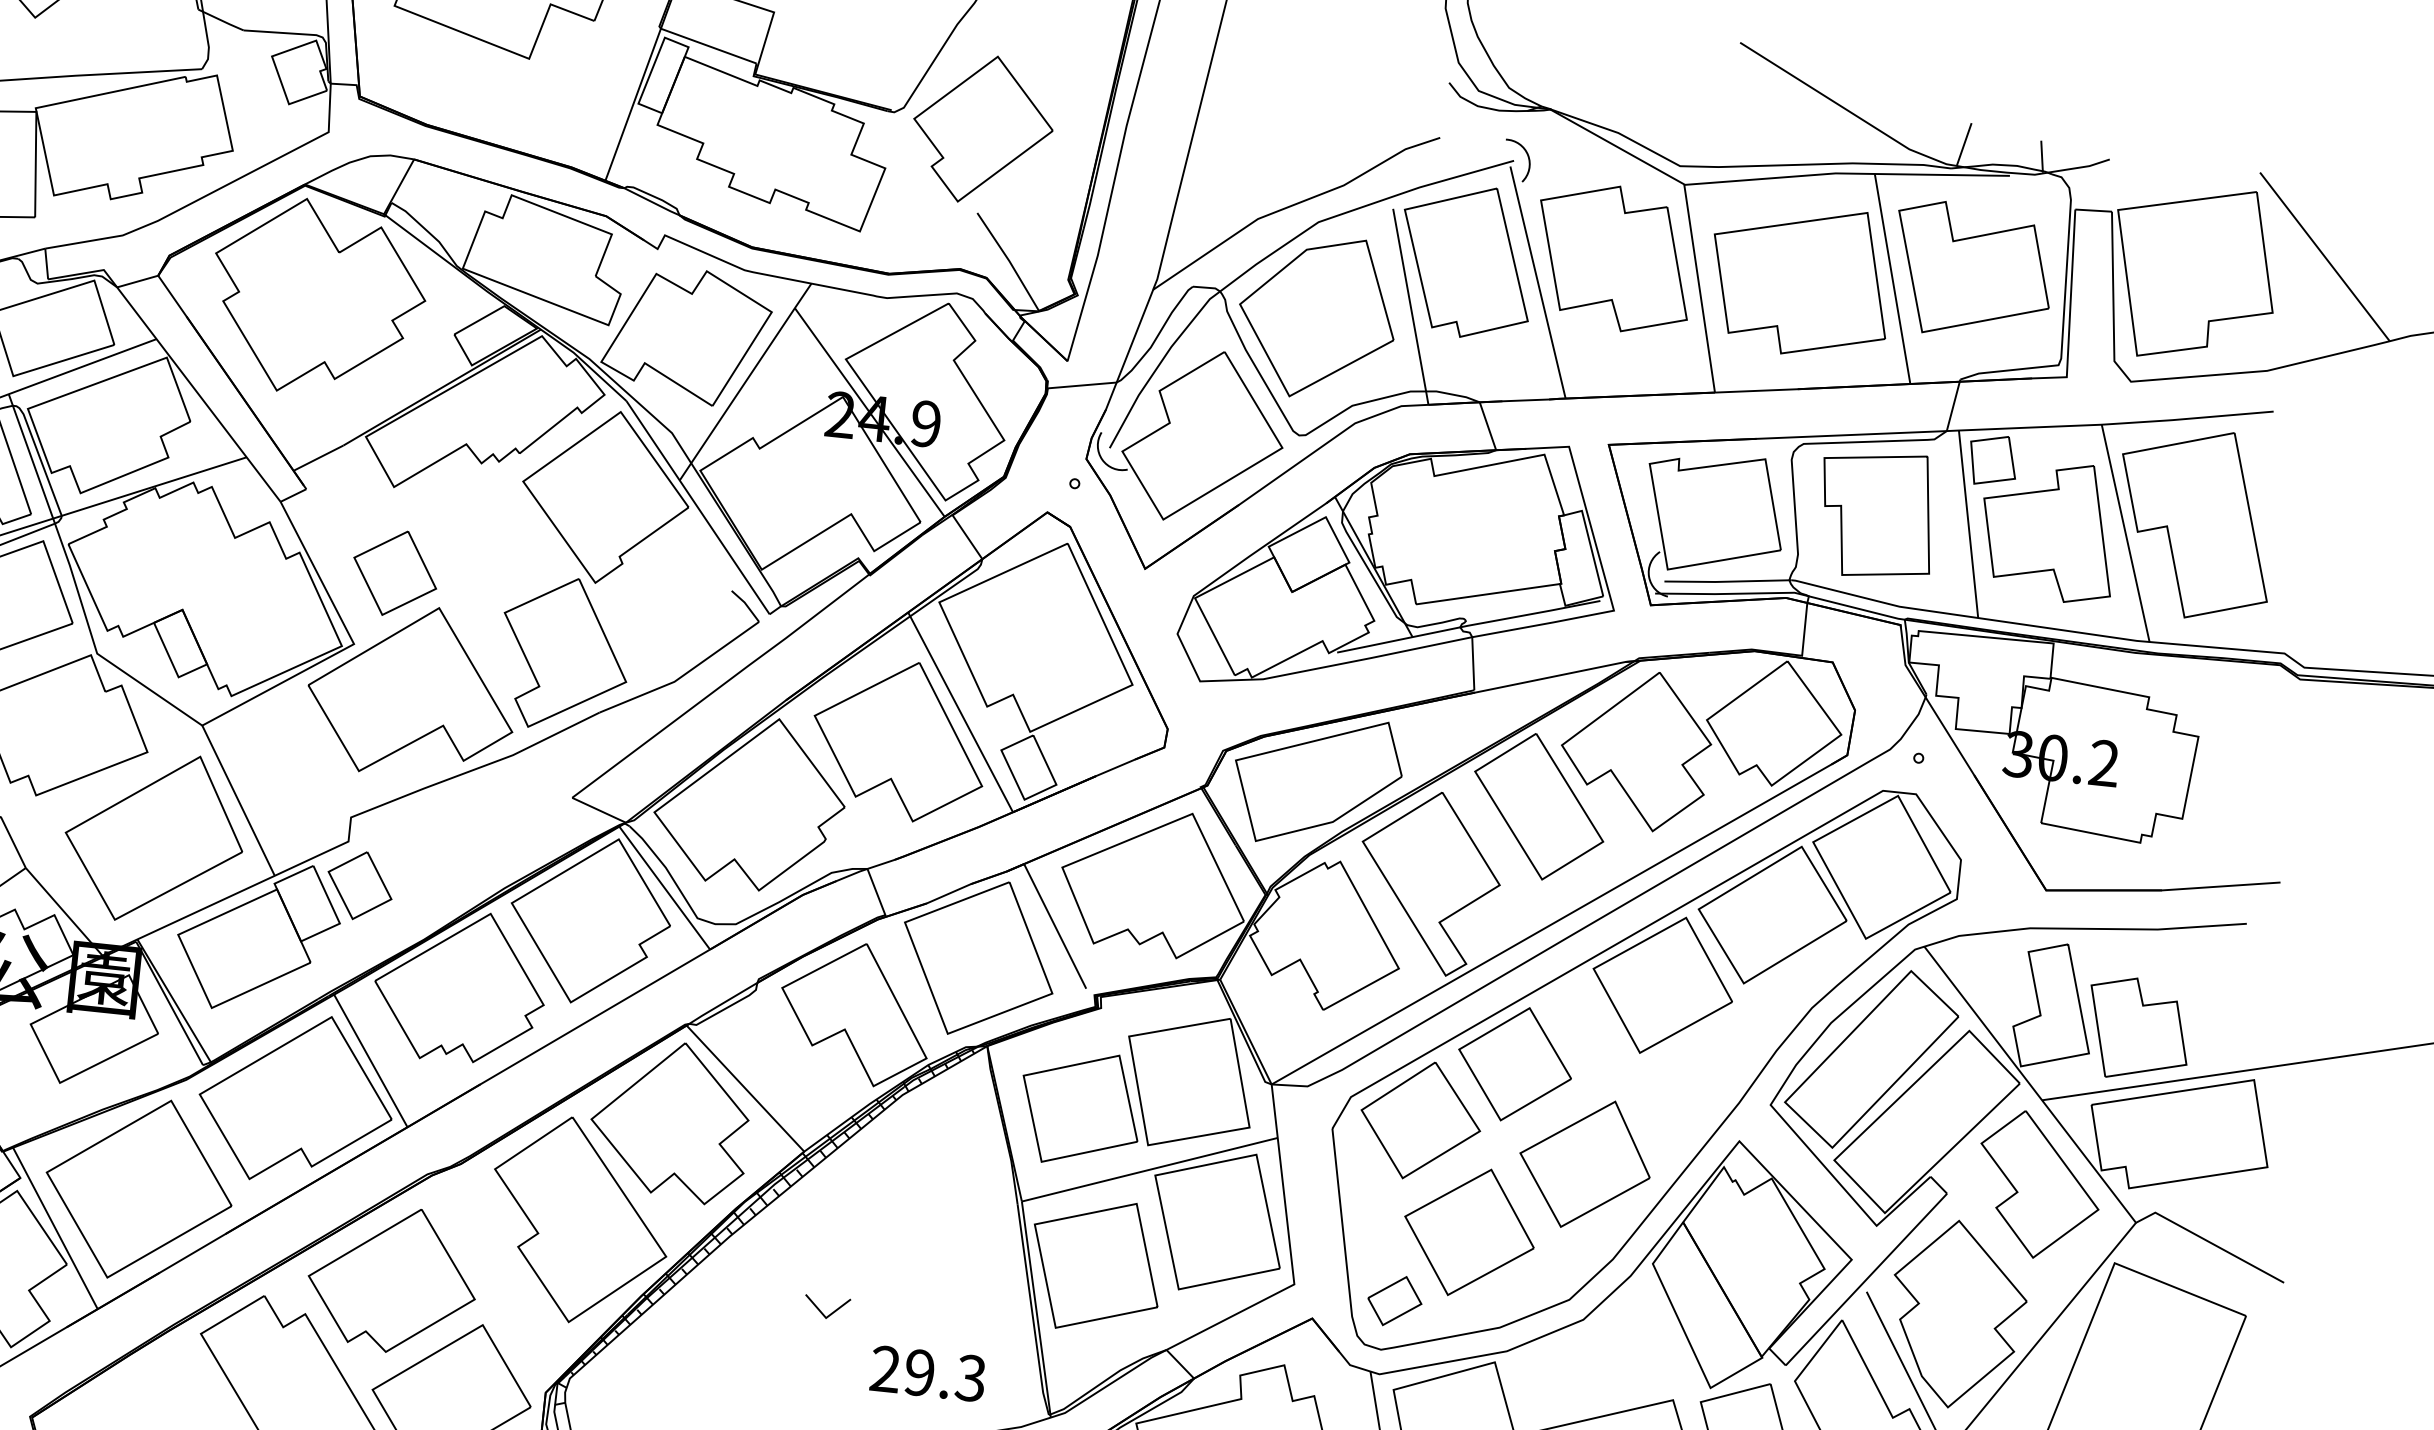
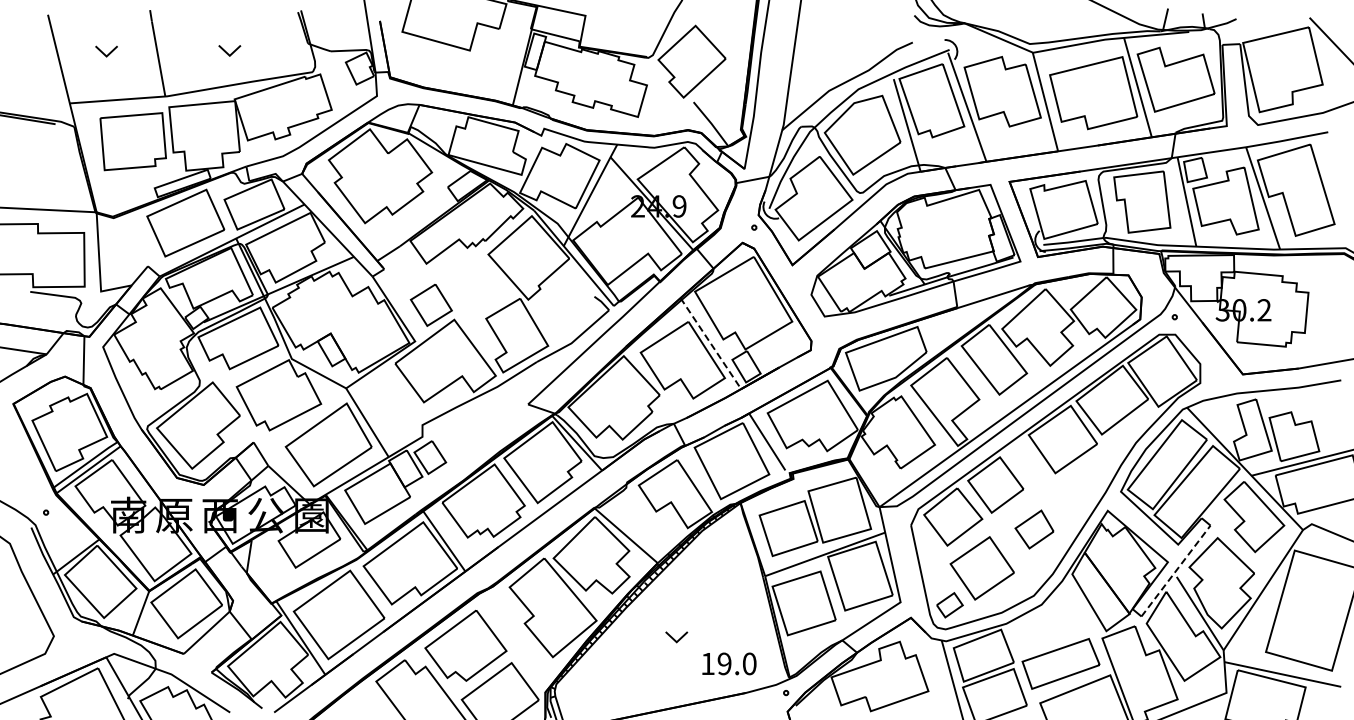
line: (959, 712) -> (710, 343), solid -> dashed
part: (1584, 1163) -> (1034, 529), size x0.6
line: (1867, 1278) -> (1176, 570), solid -> dashed
text: (927, 1372) -> (728, 663), 29.3 -> 19.0

